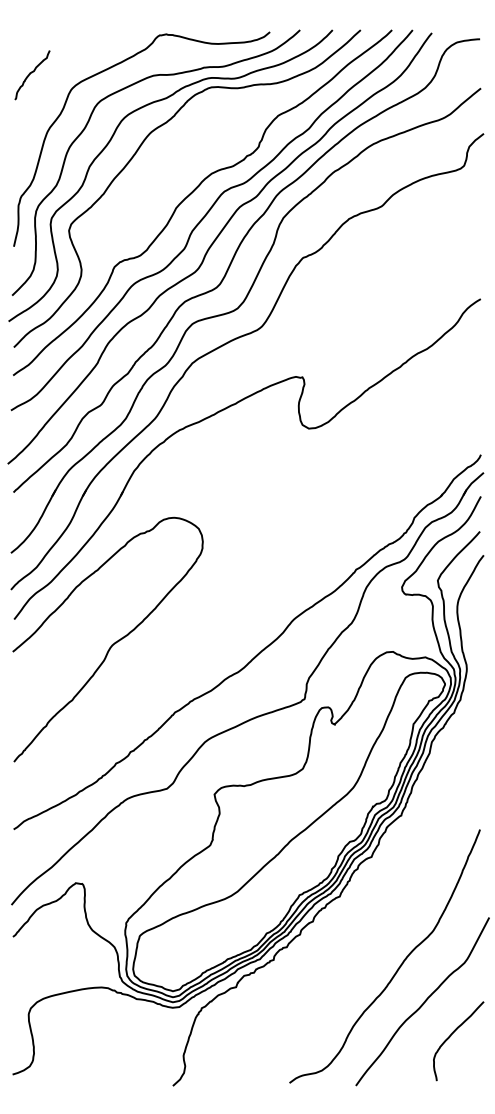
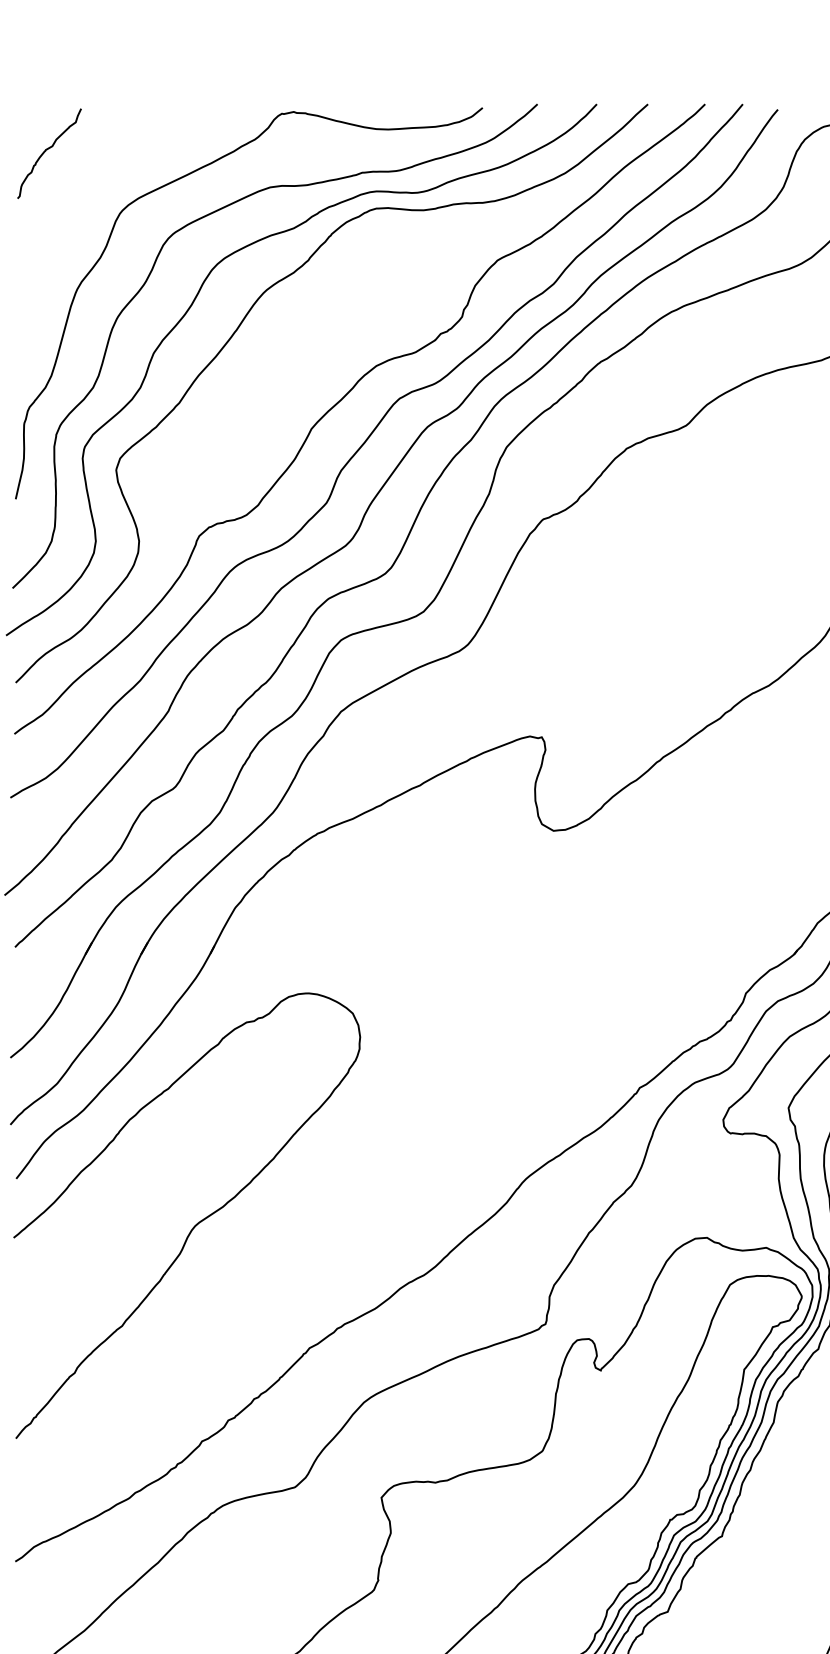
curve: (32, 73) -> (49, 150), moved

